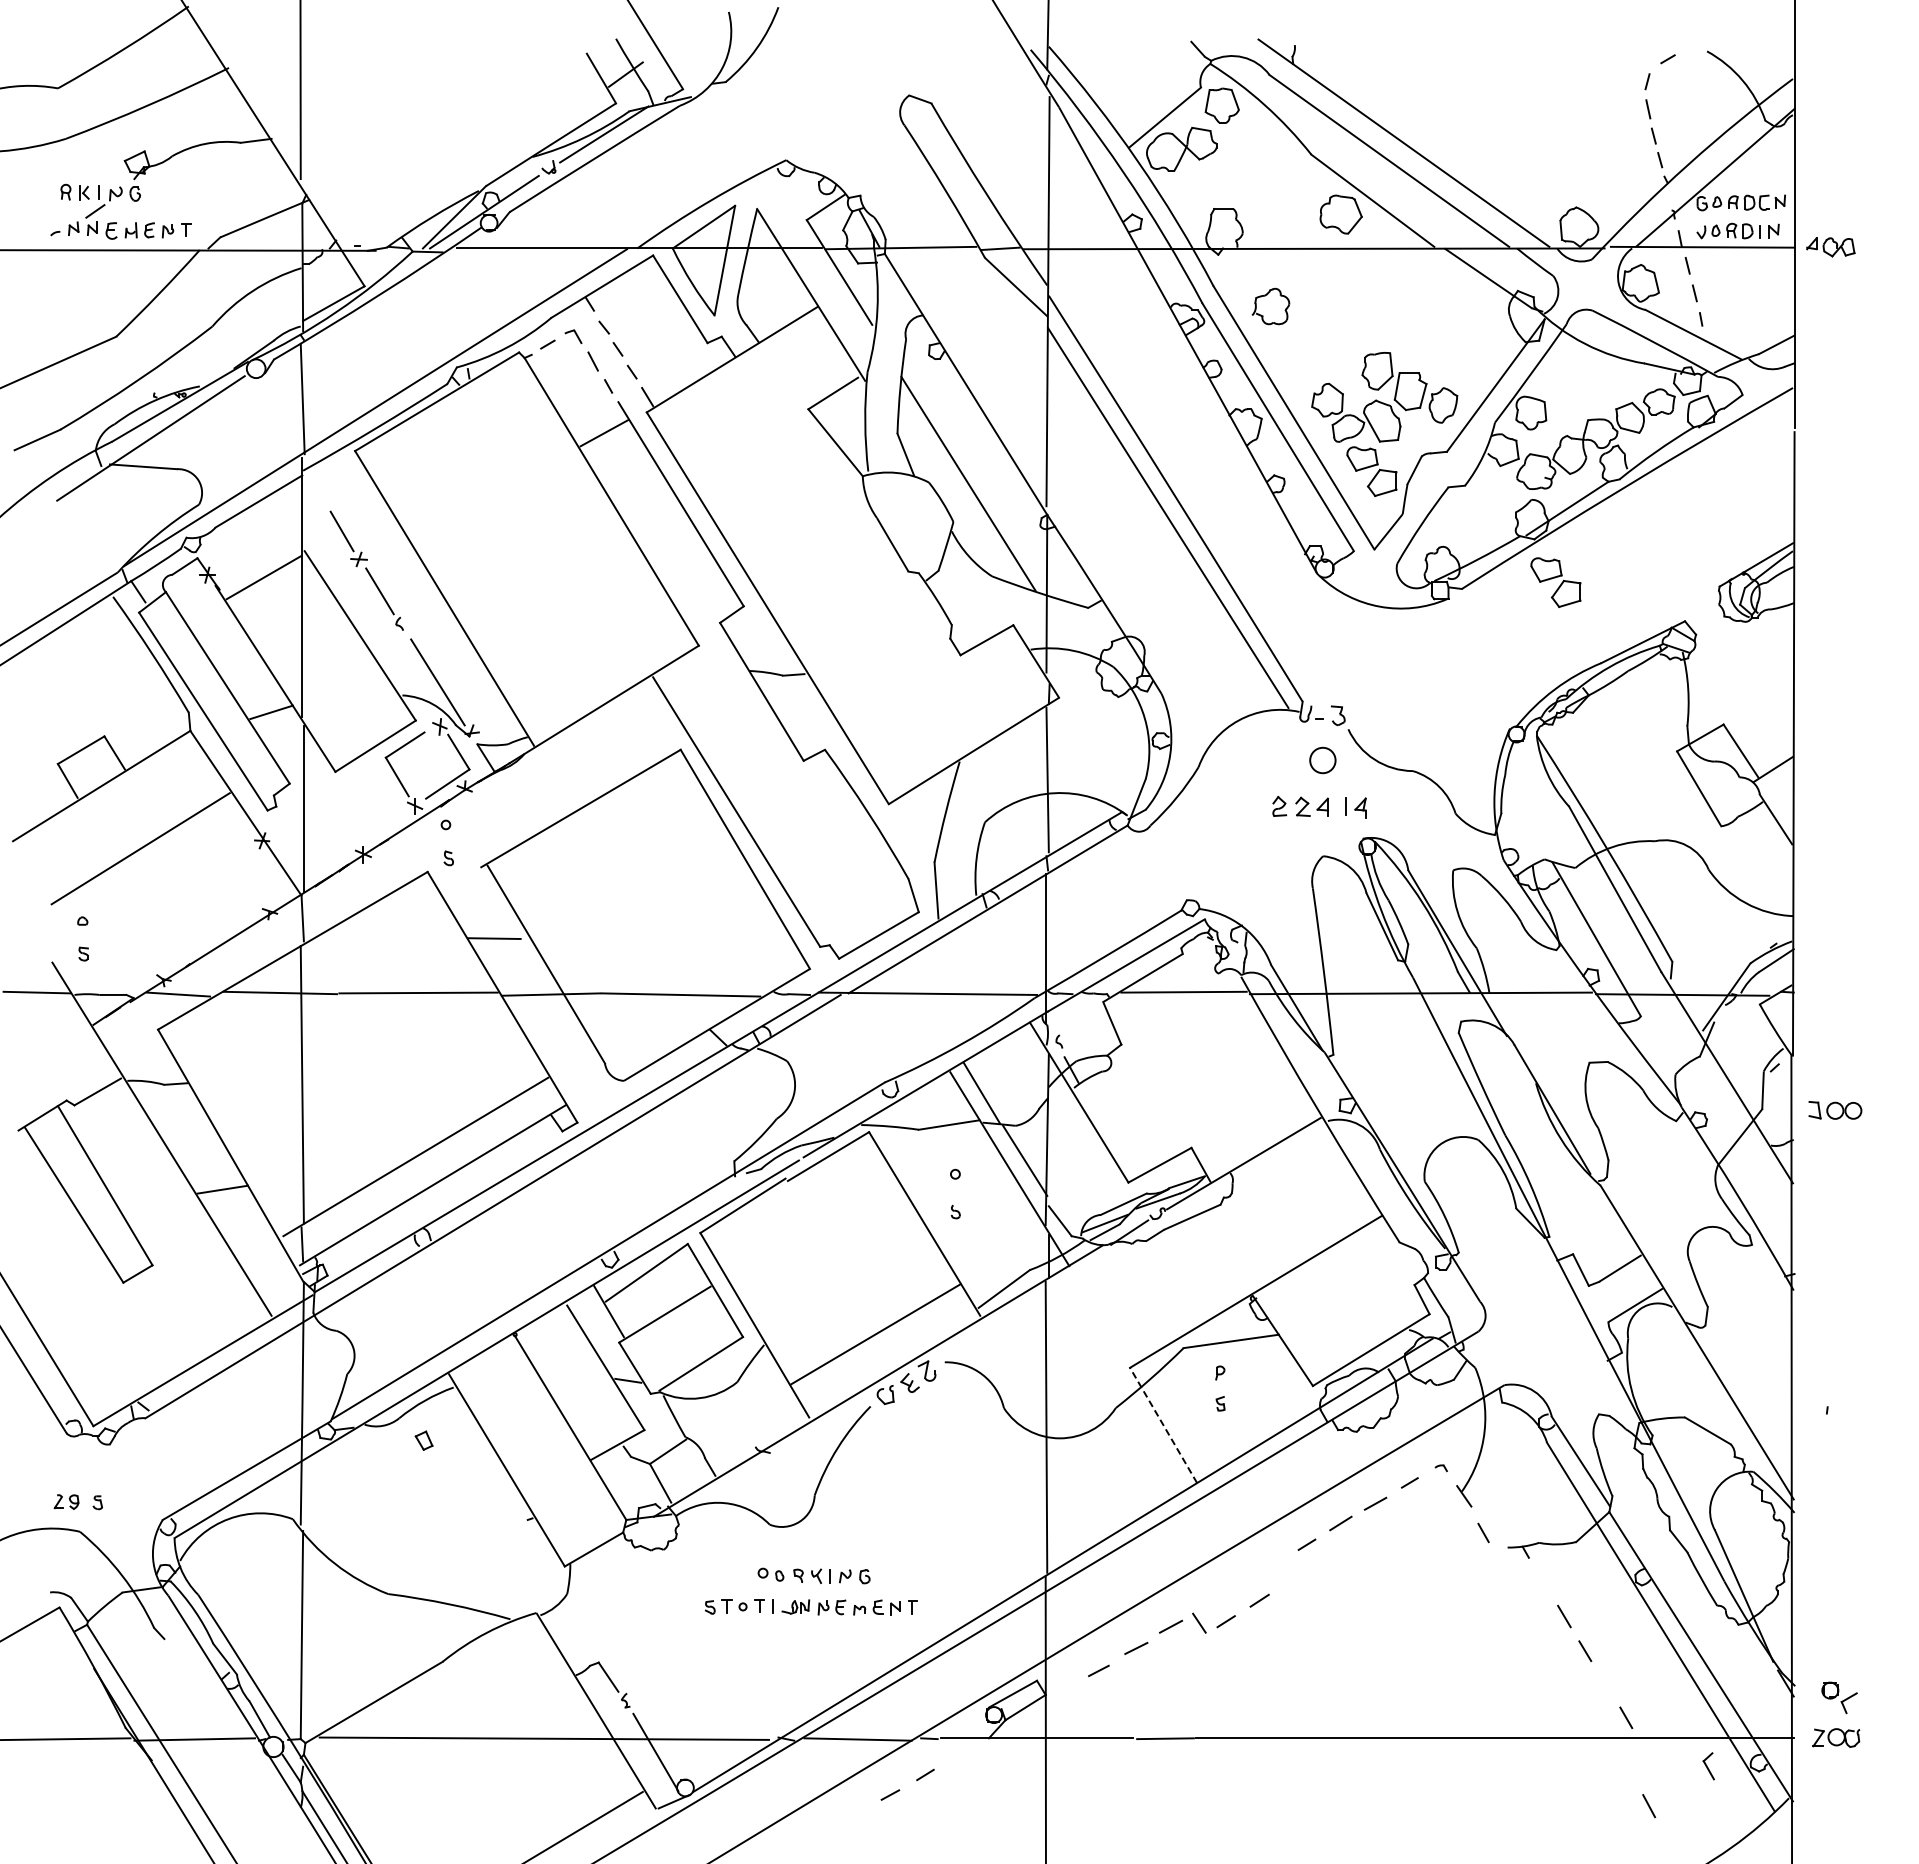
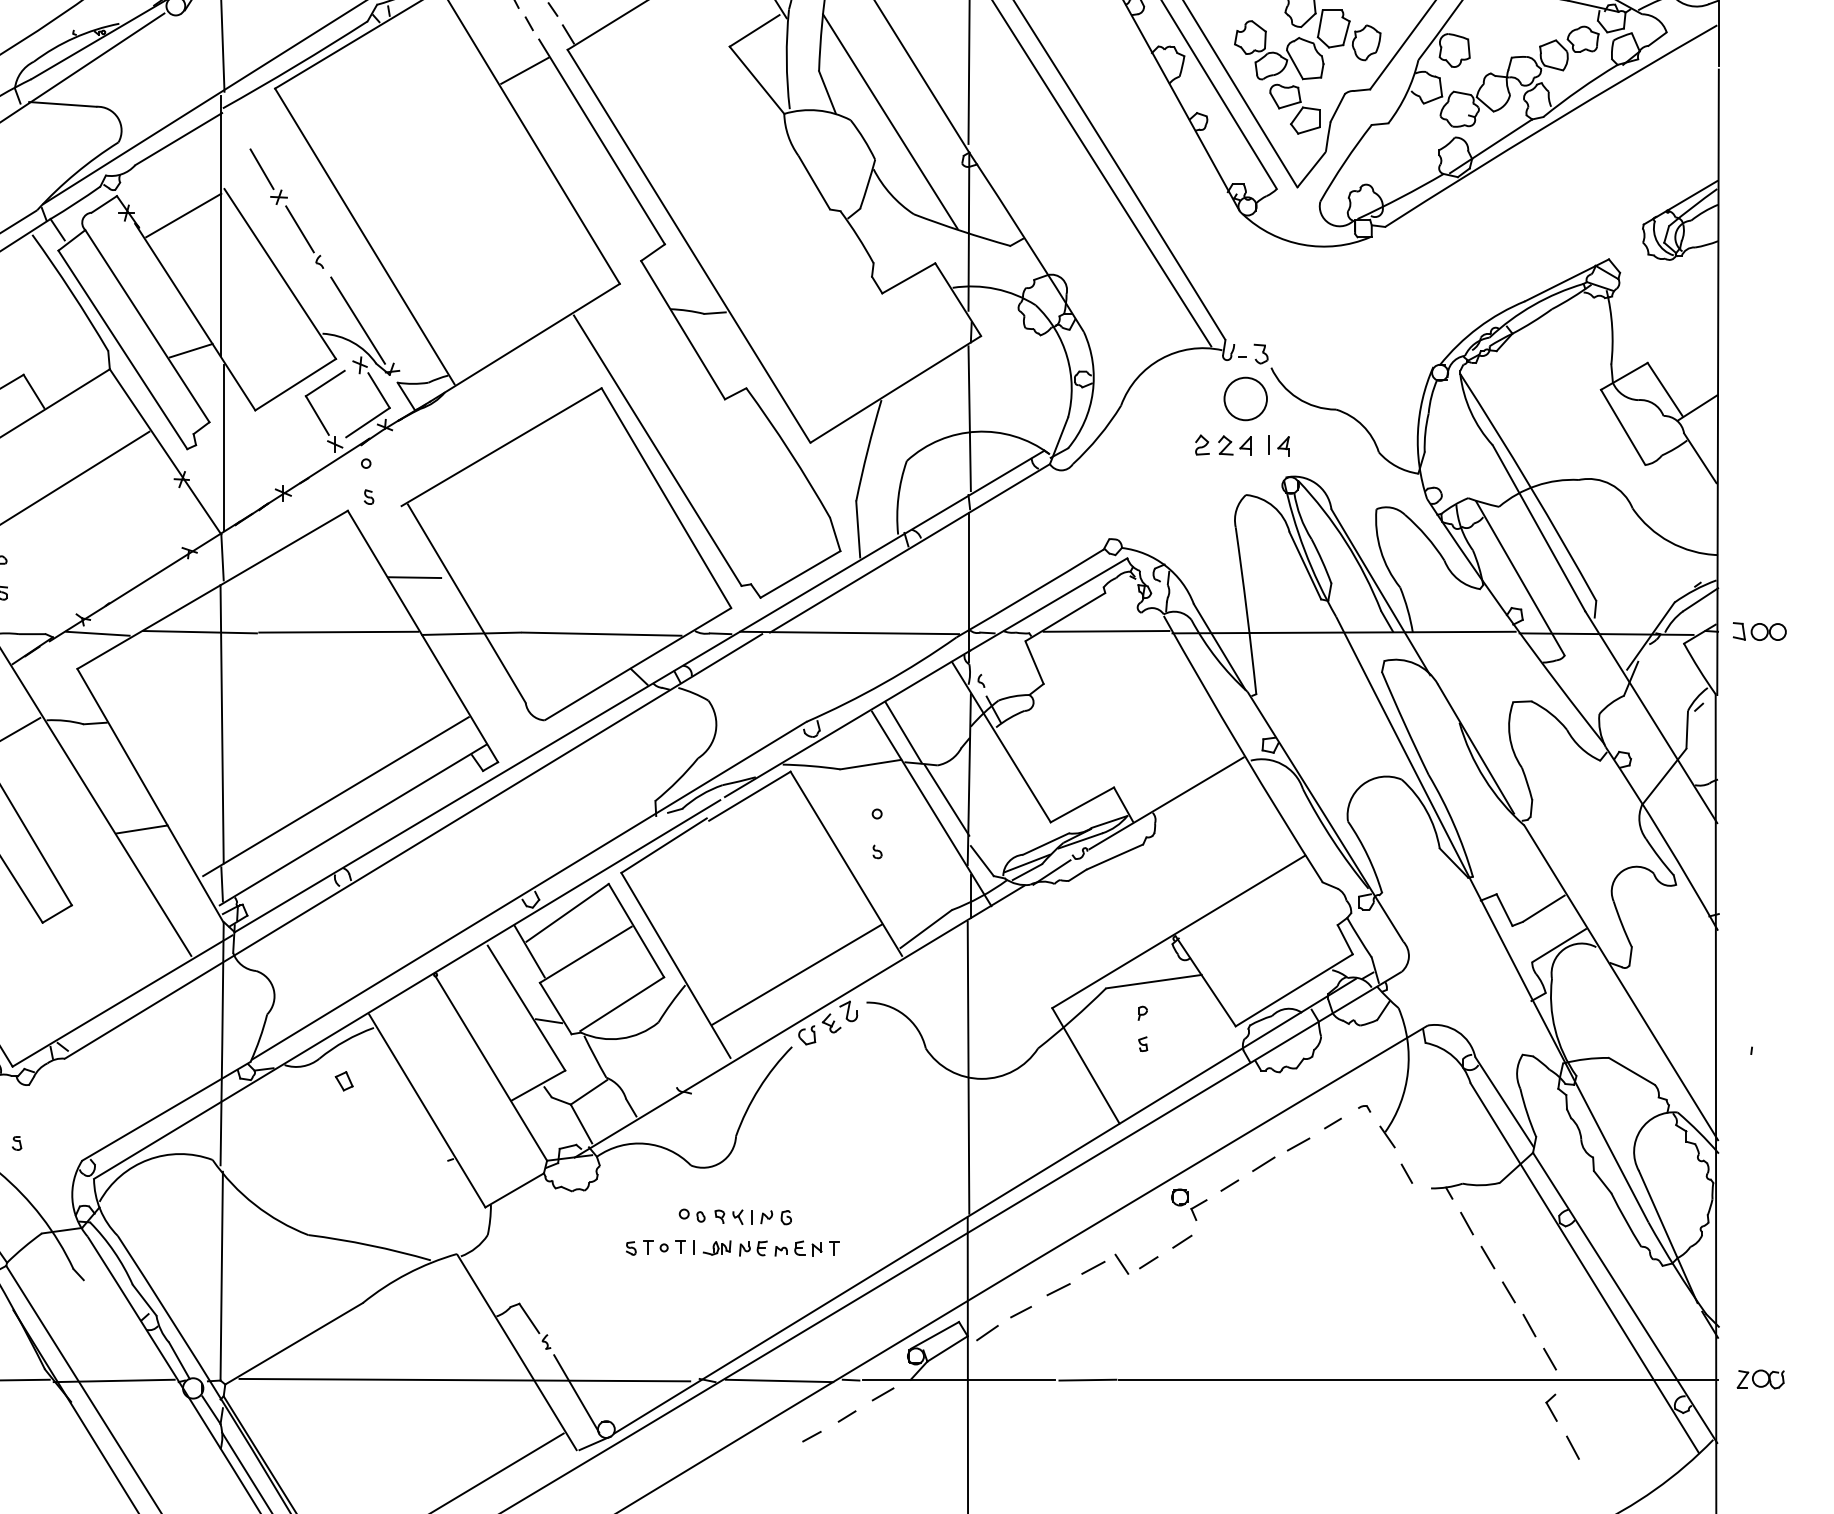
part: (1555, 582) -> (1479, 220), removed
circle: (1322, 760) -> (1245, 398), size x1.67
part: (1835, 1110) -> (1759, 631), moved
line: (1163, 1425) -> (1085, 1065), dashed -> solid
line: (1543, 1582) -> (1467, 1223), added
line: (1605, 1683) -> (1529, 1324), added
line: (1065, 1691) -> (987, 1332), added
part: (1839, 1697) -> (1189, 1204), moved
line: (961, 1752) -> (883, 1393), added
part: (1708, 1766) -> (1551, 1408), moved

